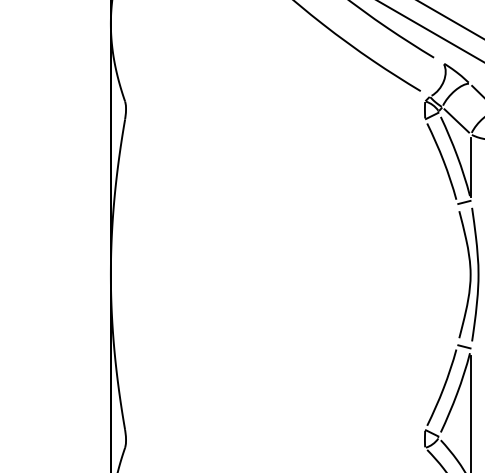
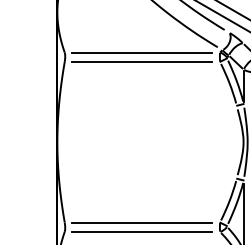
line: (275, 101) -> (142, 52), added
line: (275, 118) -> (142, 61), added
line: (275, 429) -> (142, 222), added
line: (275, 447) -> (142, 231), added

